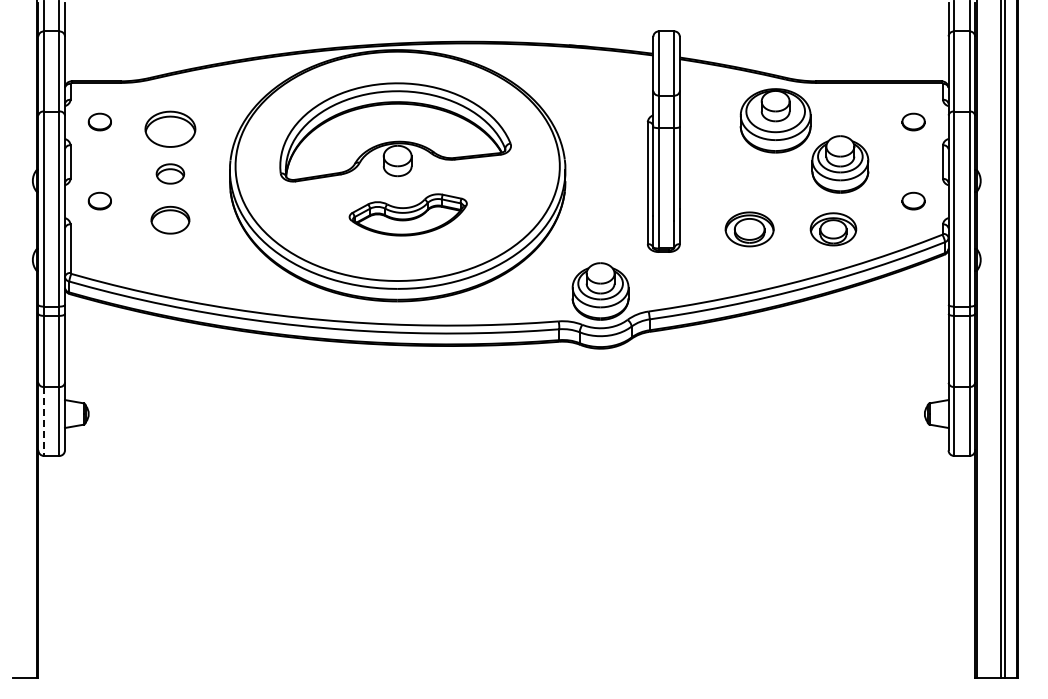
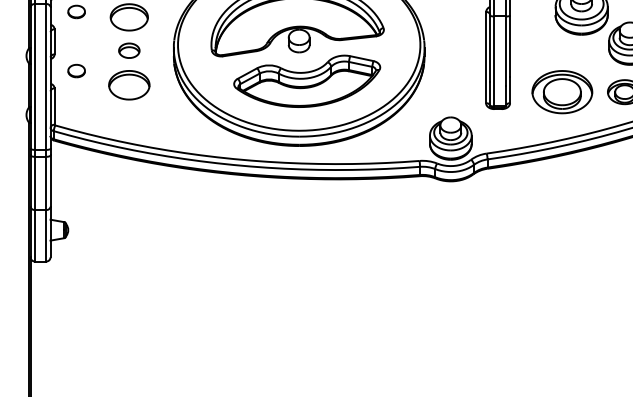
part: (407, 214) -> (306, 81), size x1.67
part: (170, 220) -> (129, 85), size x1.43
part: (749, 229) -> (562, 92), size x1.67
line: (44, 421) -> (35, 235), dashed -> solid

